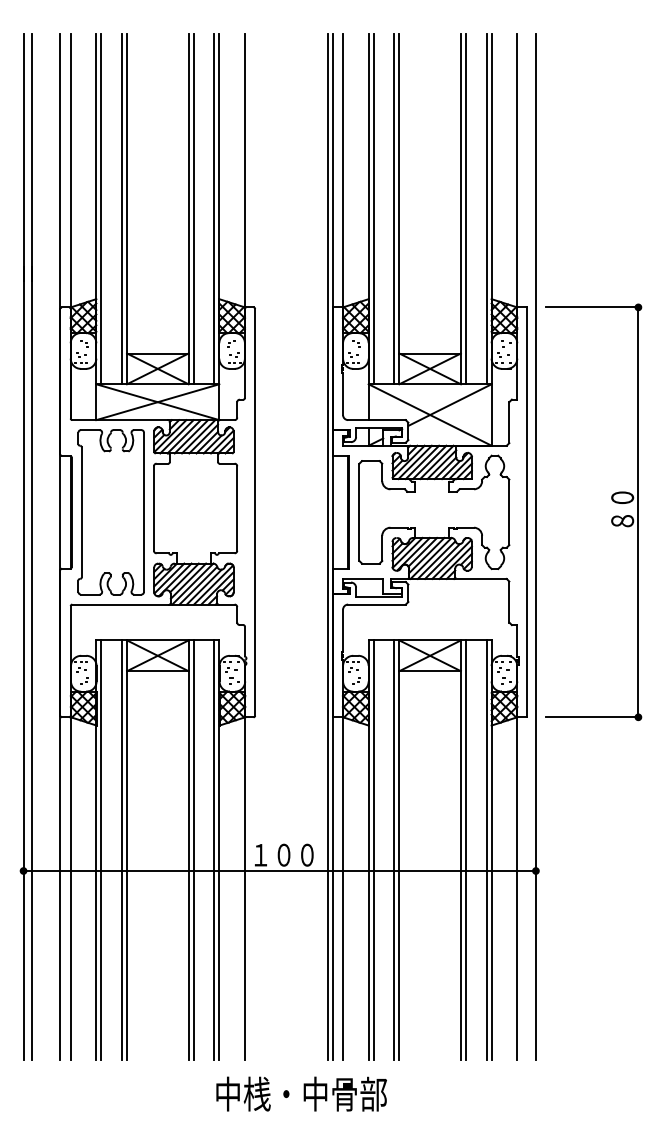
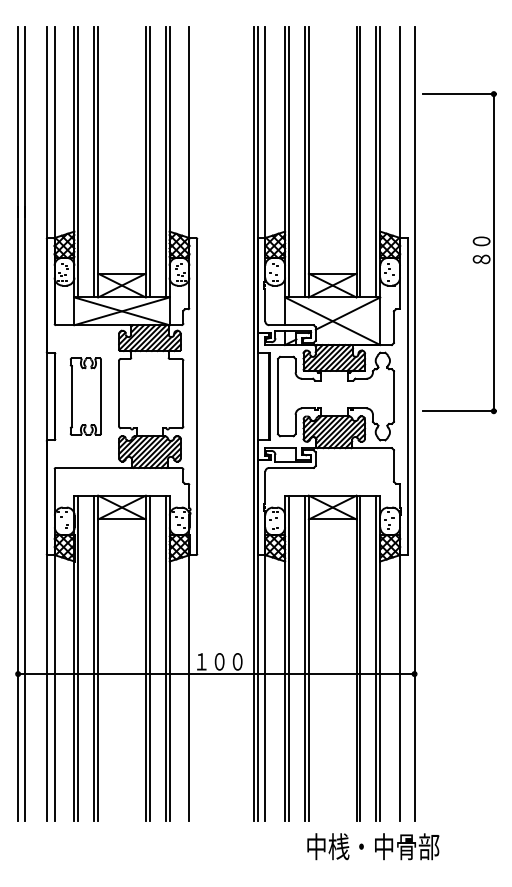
part: (110, 512) -> (85, 396), size x0.6
part: (611, 518) -> (473, 257), moved
text: (301, 1093) -> (373, 846), moved

